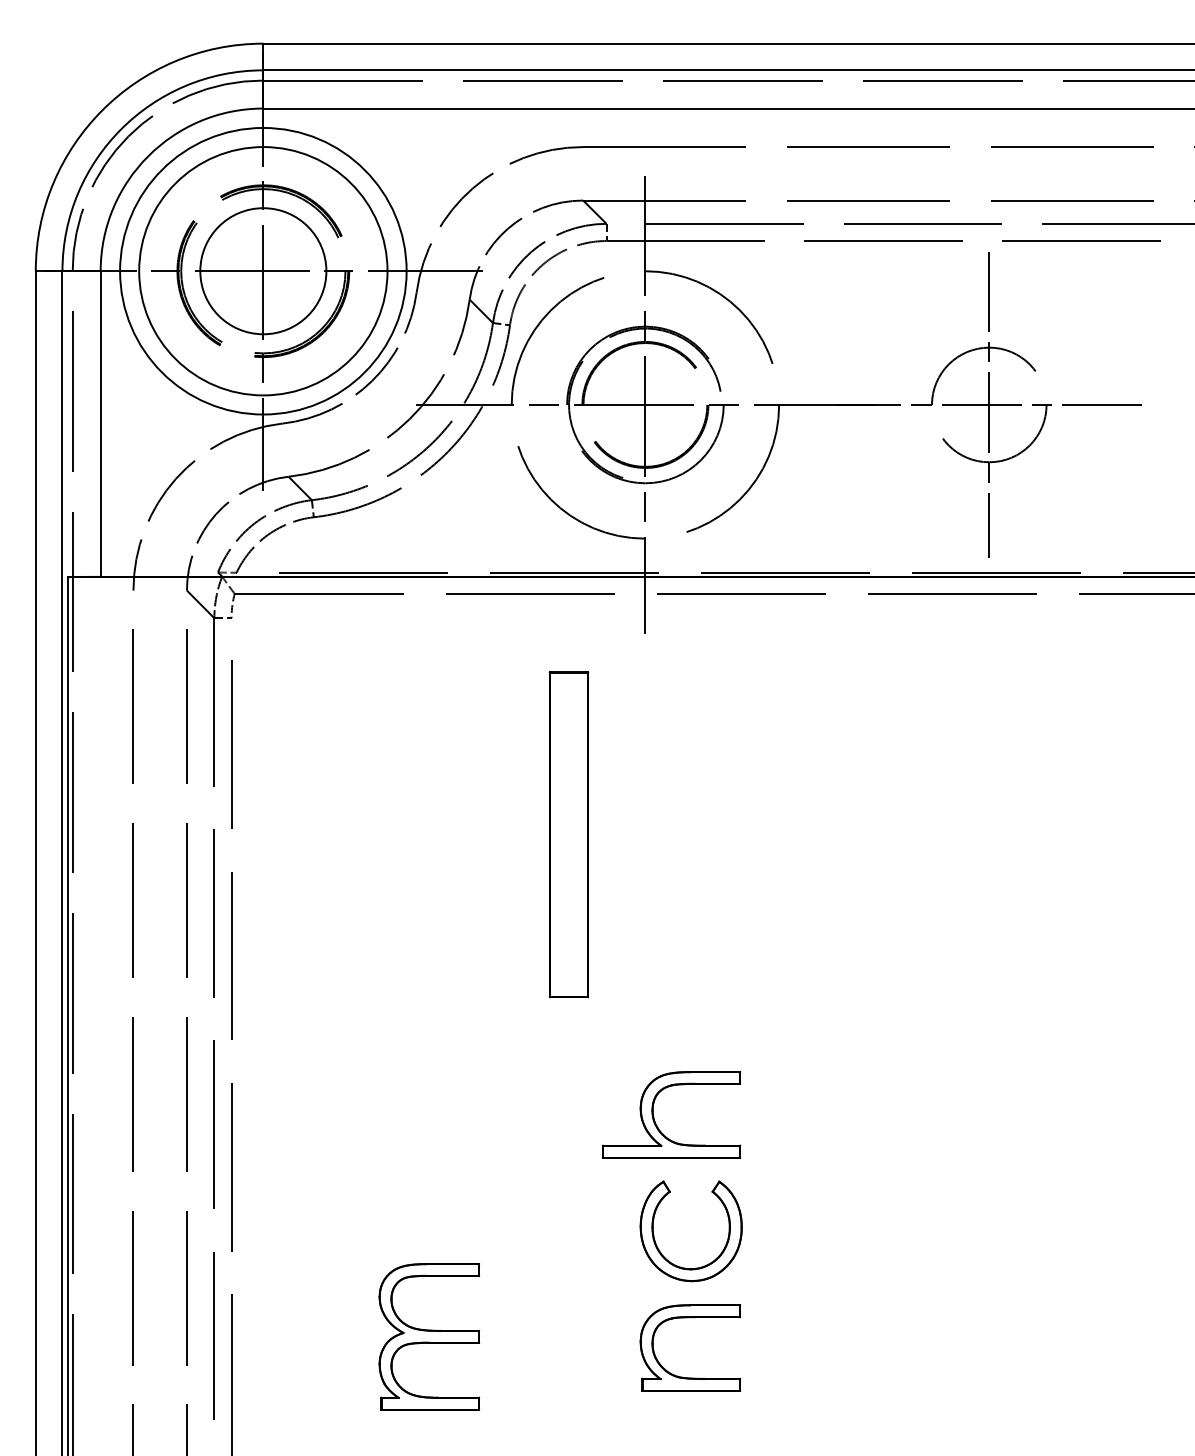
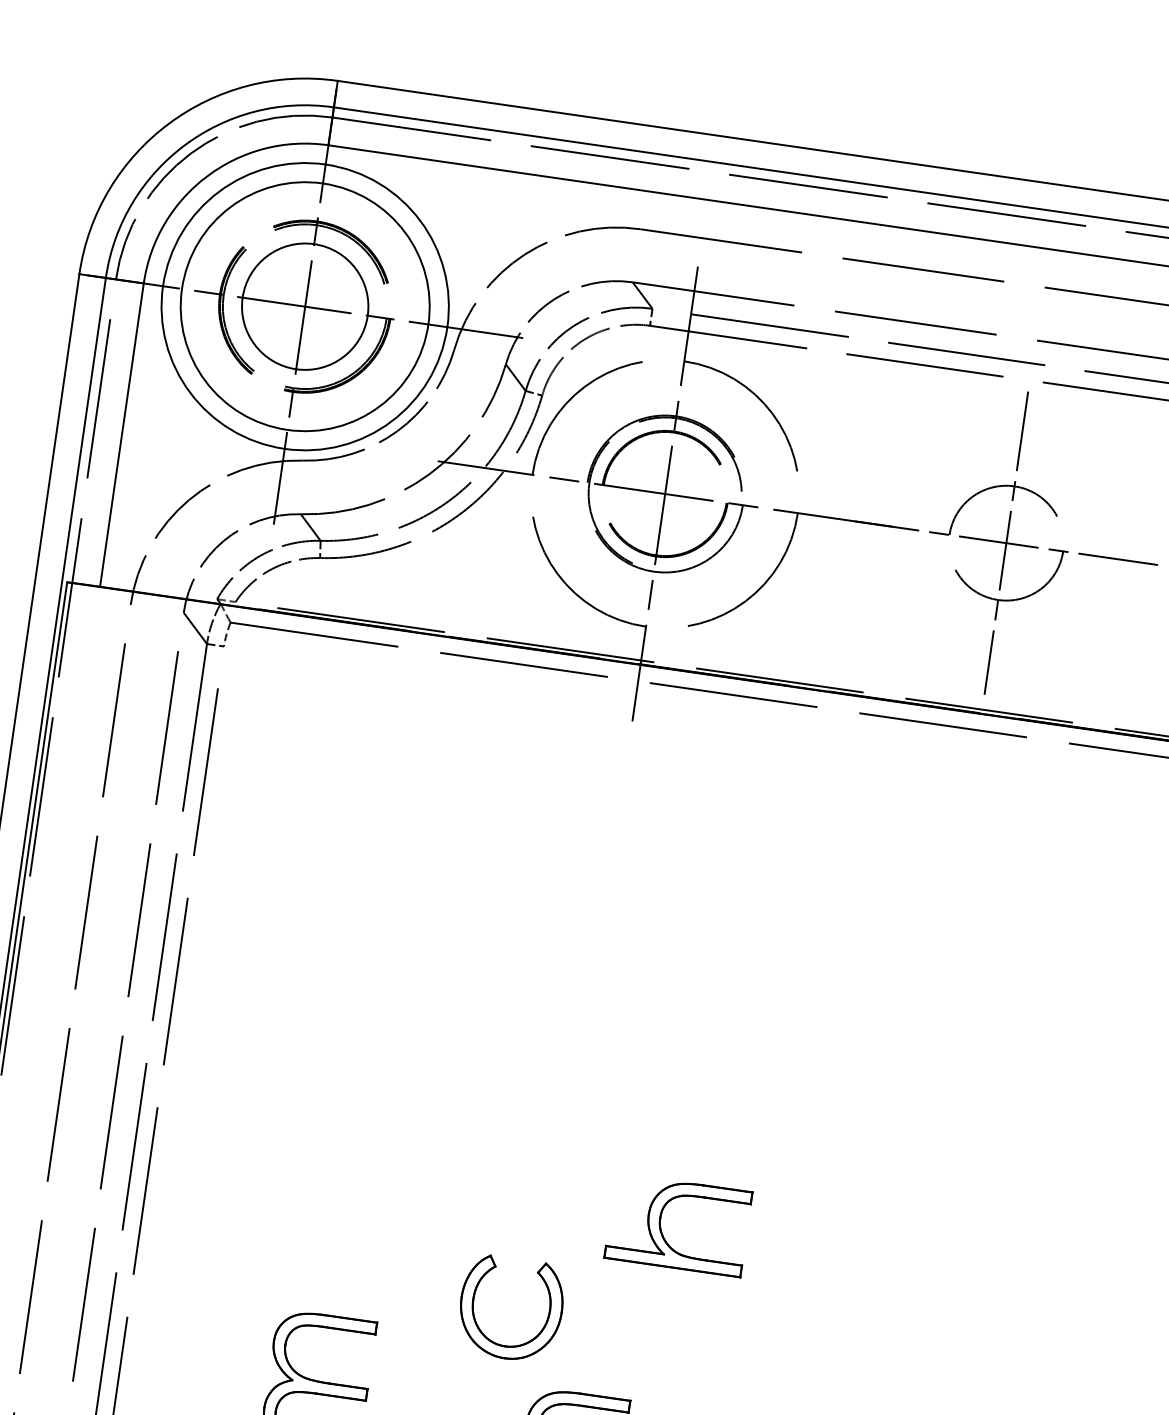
part: (568, 834) -> (527, 909), removed
part: (655, 1120) -> (661, 1228), moved
part: (658, 1247) -> (476, 1320), moved

